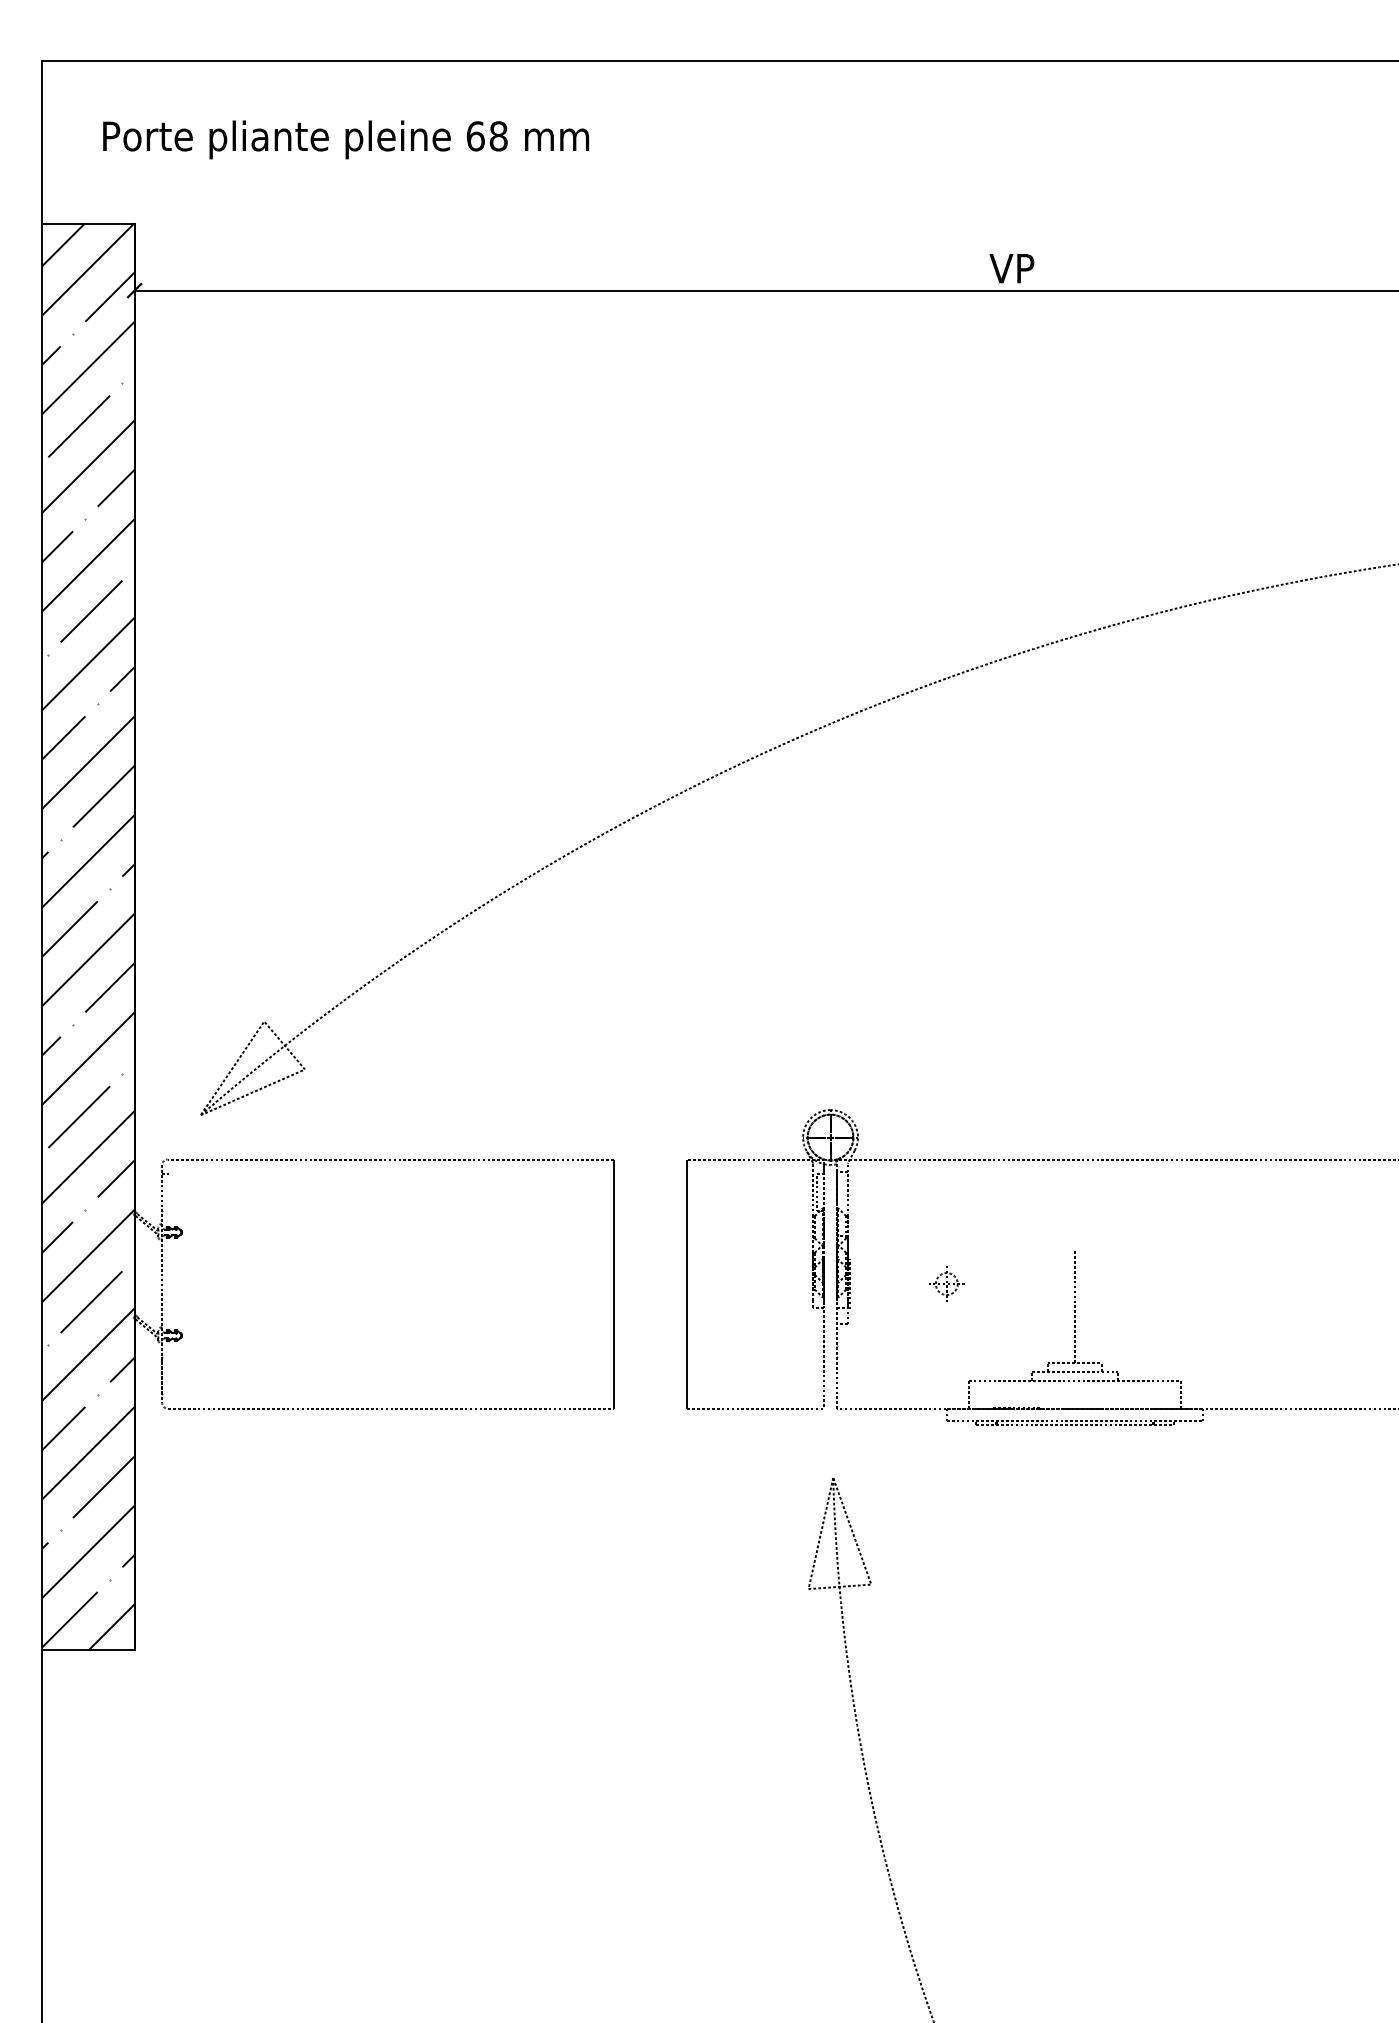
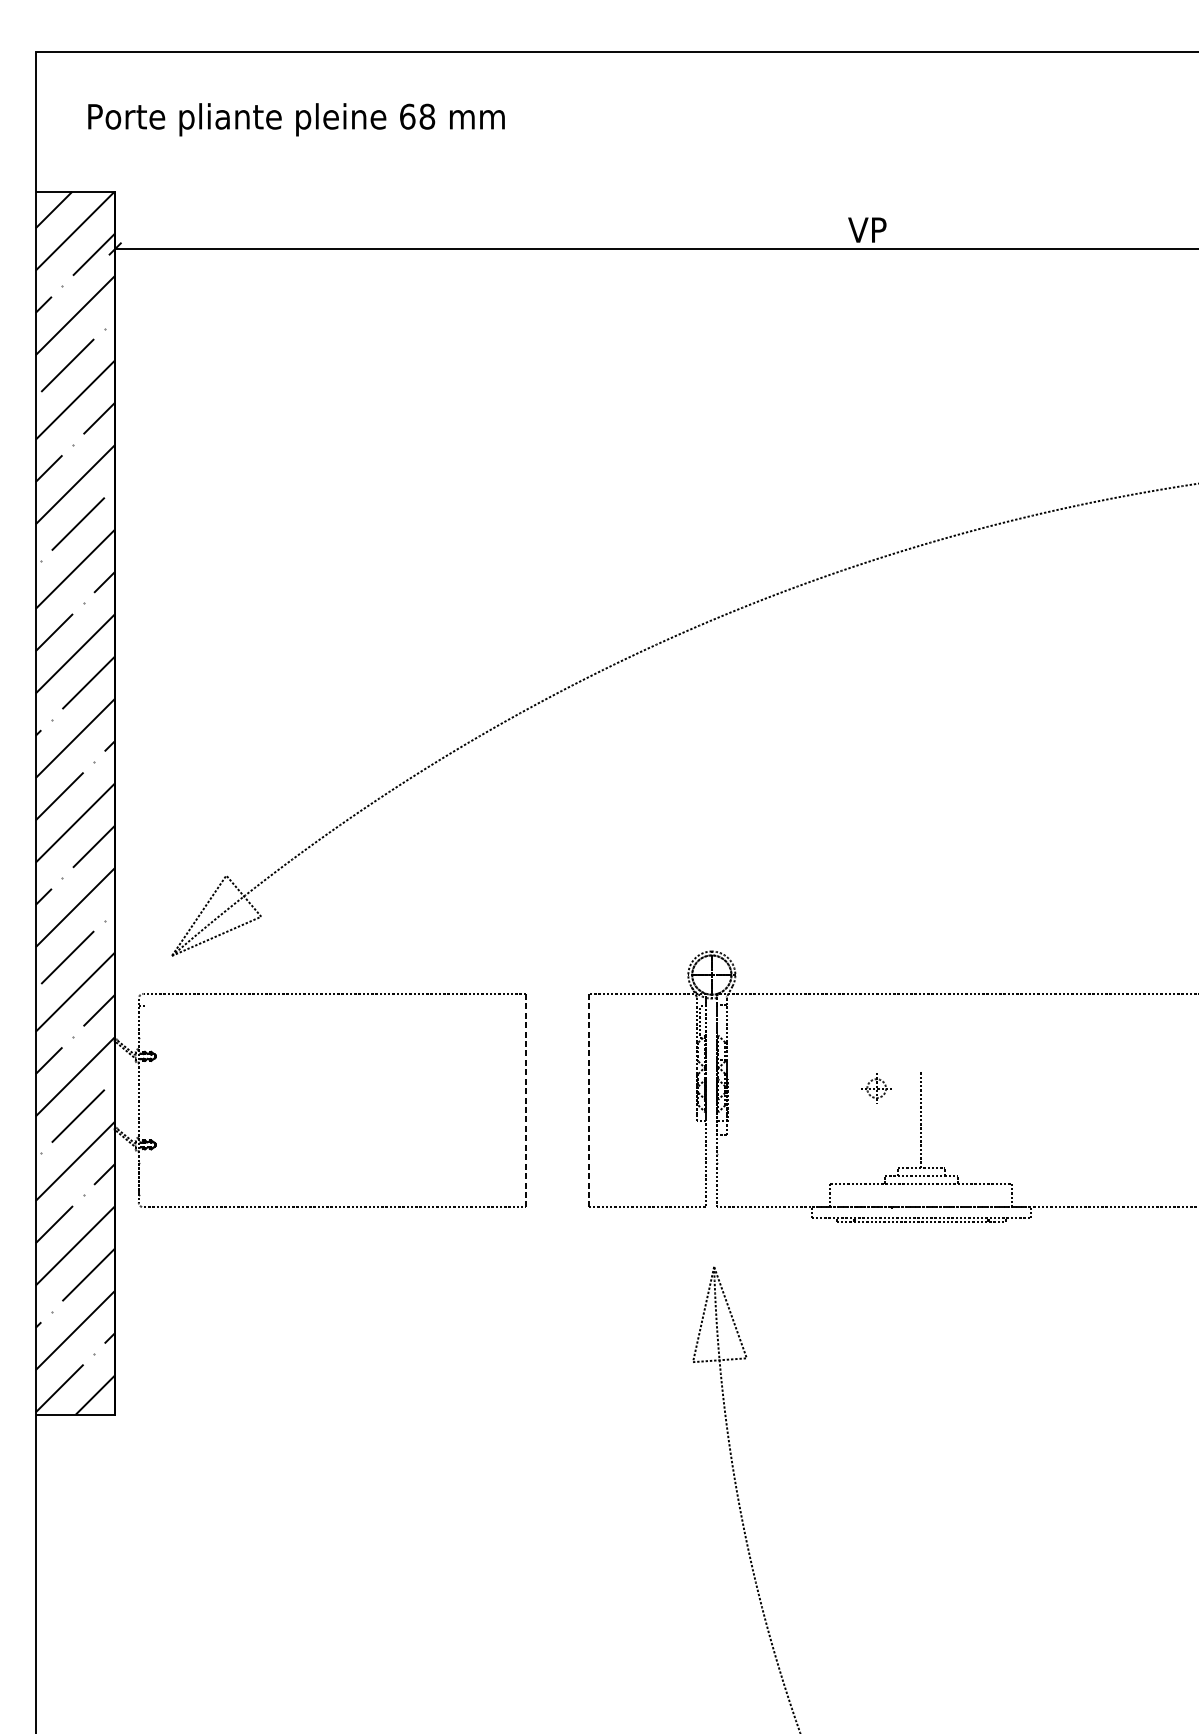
part: (946, 1283) -> (876, 1088), moved
line: (613, 1284) -> (525, 1101), solid -> dashed
line: (687, 1284) -> (589, 1101), solid -> dashed

